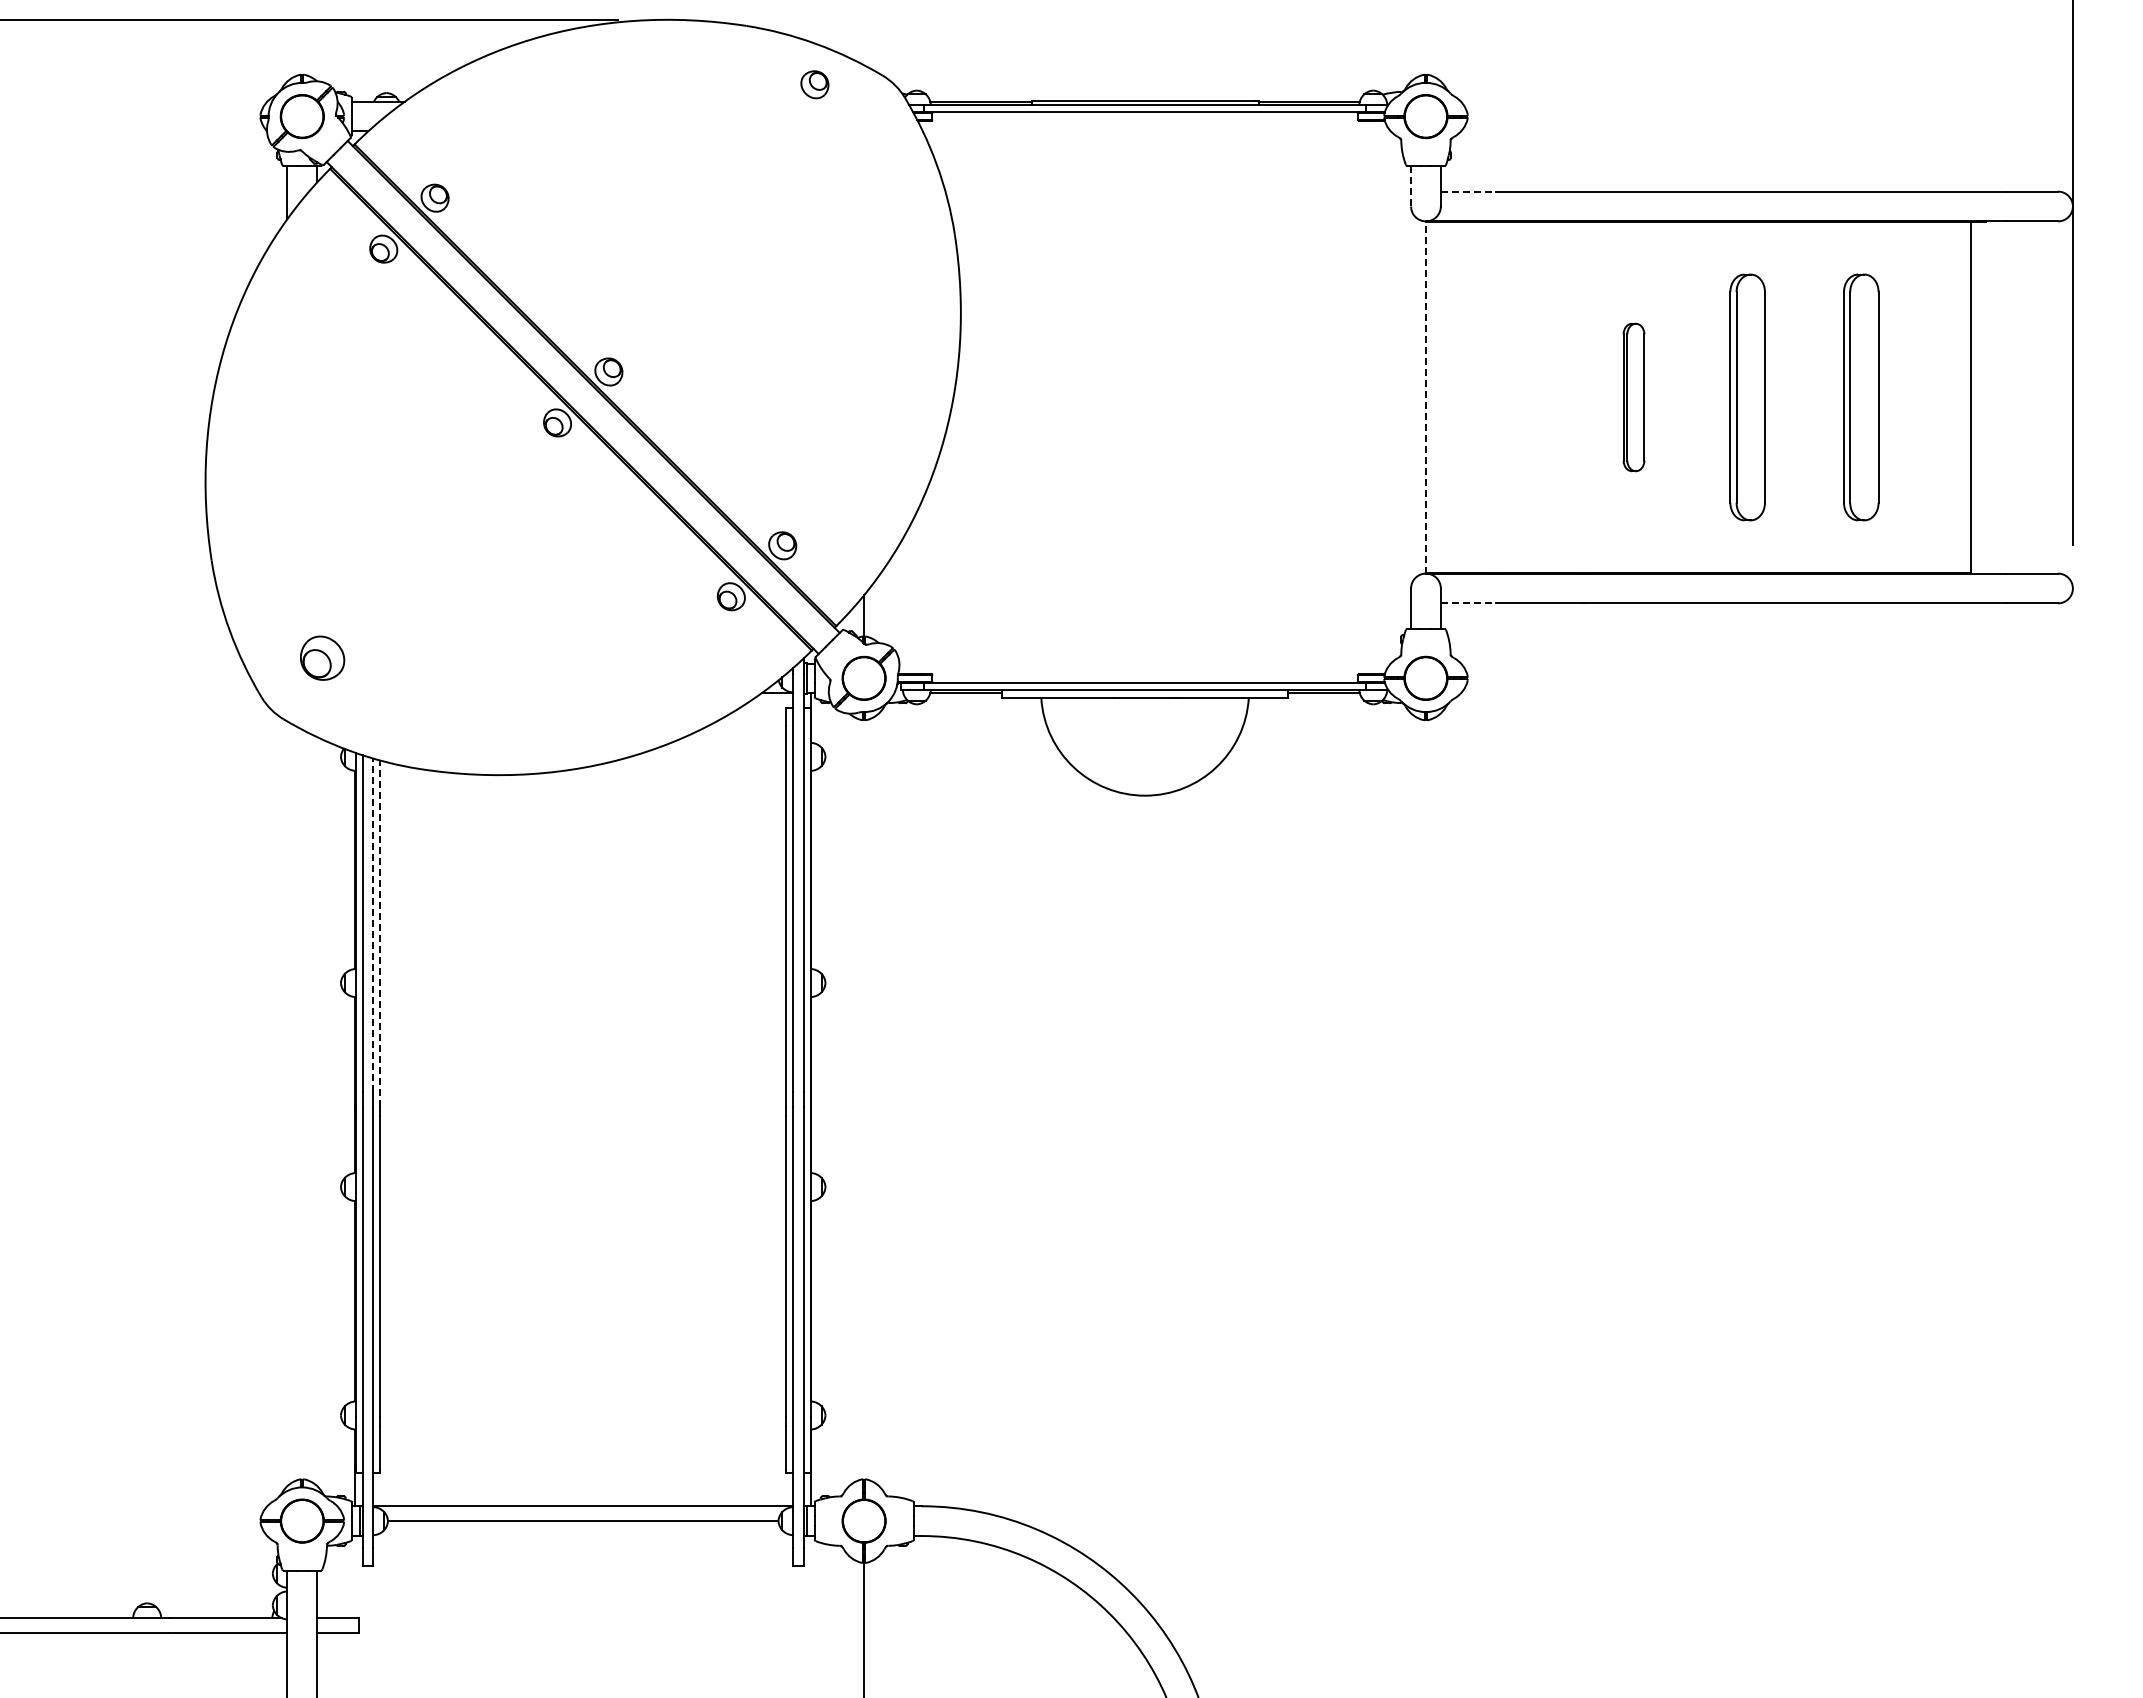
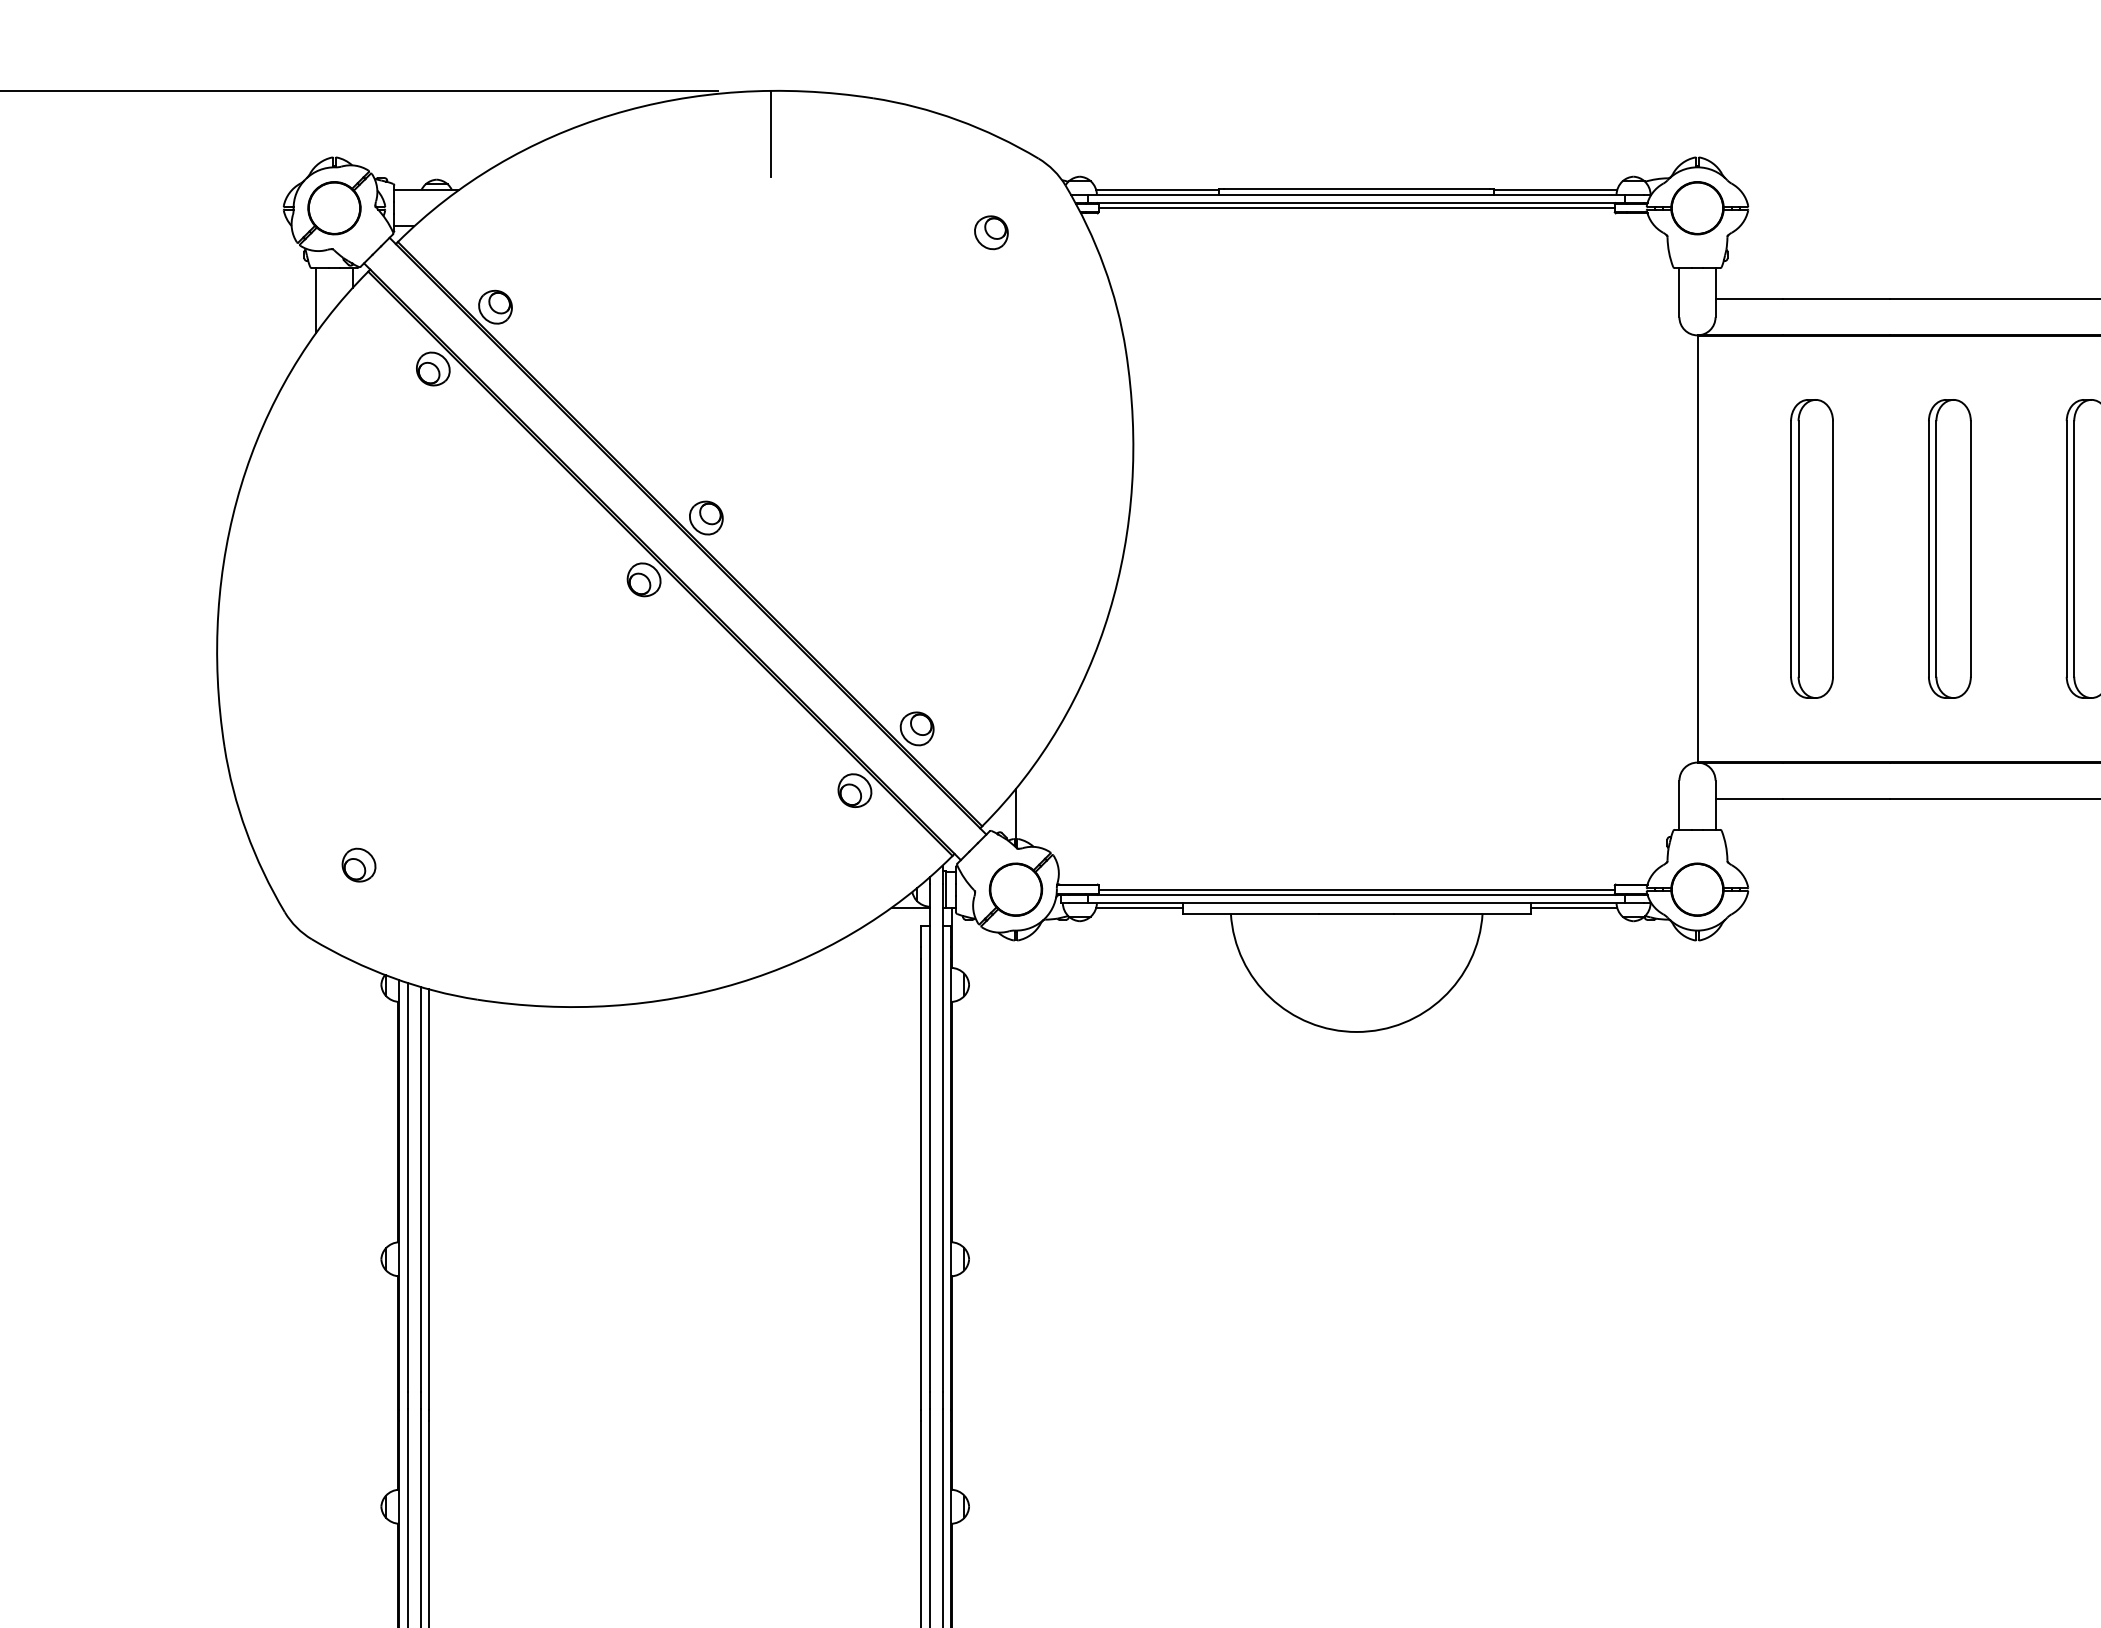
line: (662, 54) -> (771, 132), added
part: (814, 84) -> (990, 232), moved
line: (1144, 116) -> (1356, 208), added
line: (1411, 186) -> (1679, 293), dashed -> solid
line: (1468, 191) -> (1749, 299), dashed -> solid
line: (1425, 397) -> (1696, 548), dashed -> solid
part: (1520, 397) -> (1812, 548), added
part: (1633, 397) -> (1949, 548), size x1.67
line: (1468, 603) -> (1749, 798), dashed -> solid
part: (322, 657) -> (358, 864), size x0.62
line: (1144, 678) -> (1356, 889), added
line: (373, 925) -> (420, 1189), dashed -> solid
line: (380, 933) -> (429, 1199), dashed -> solid

